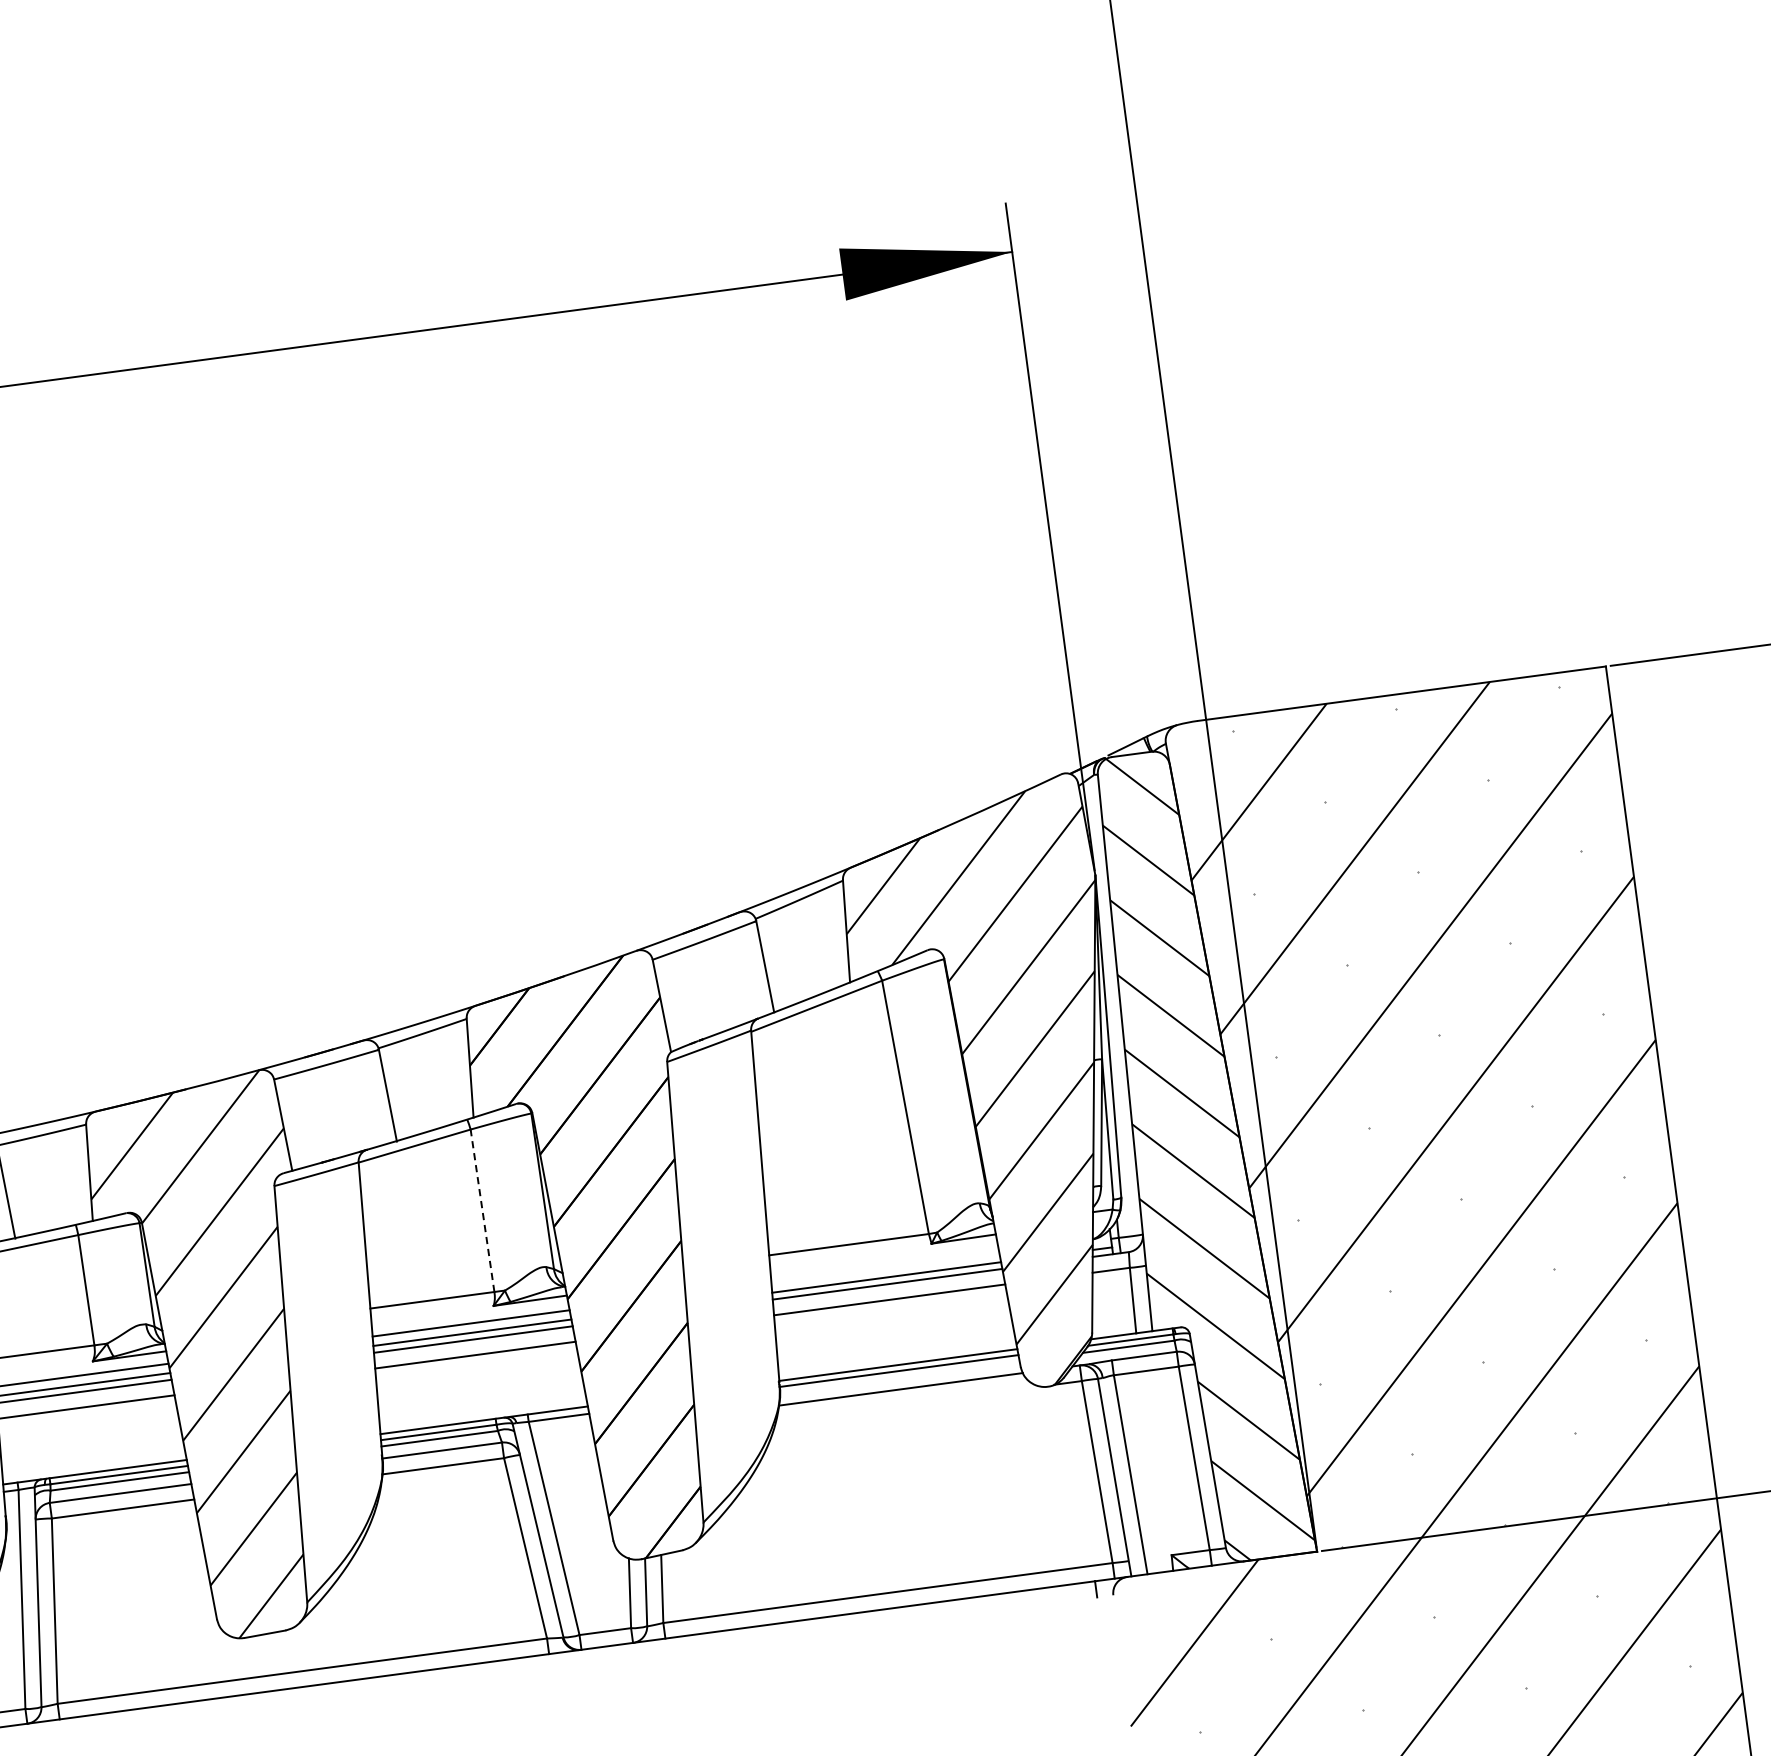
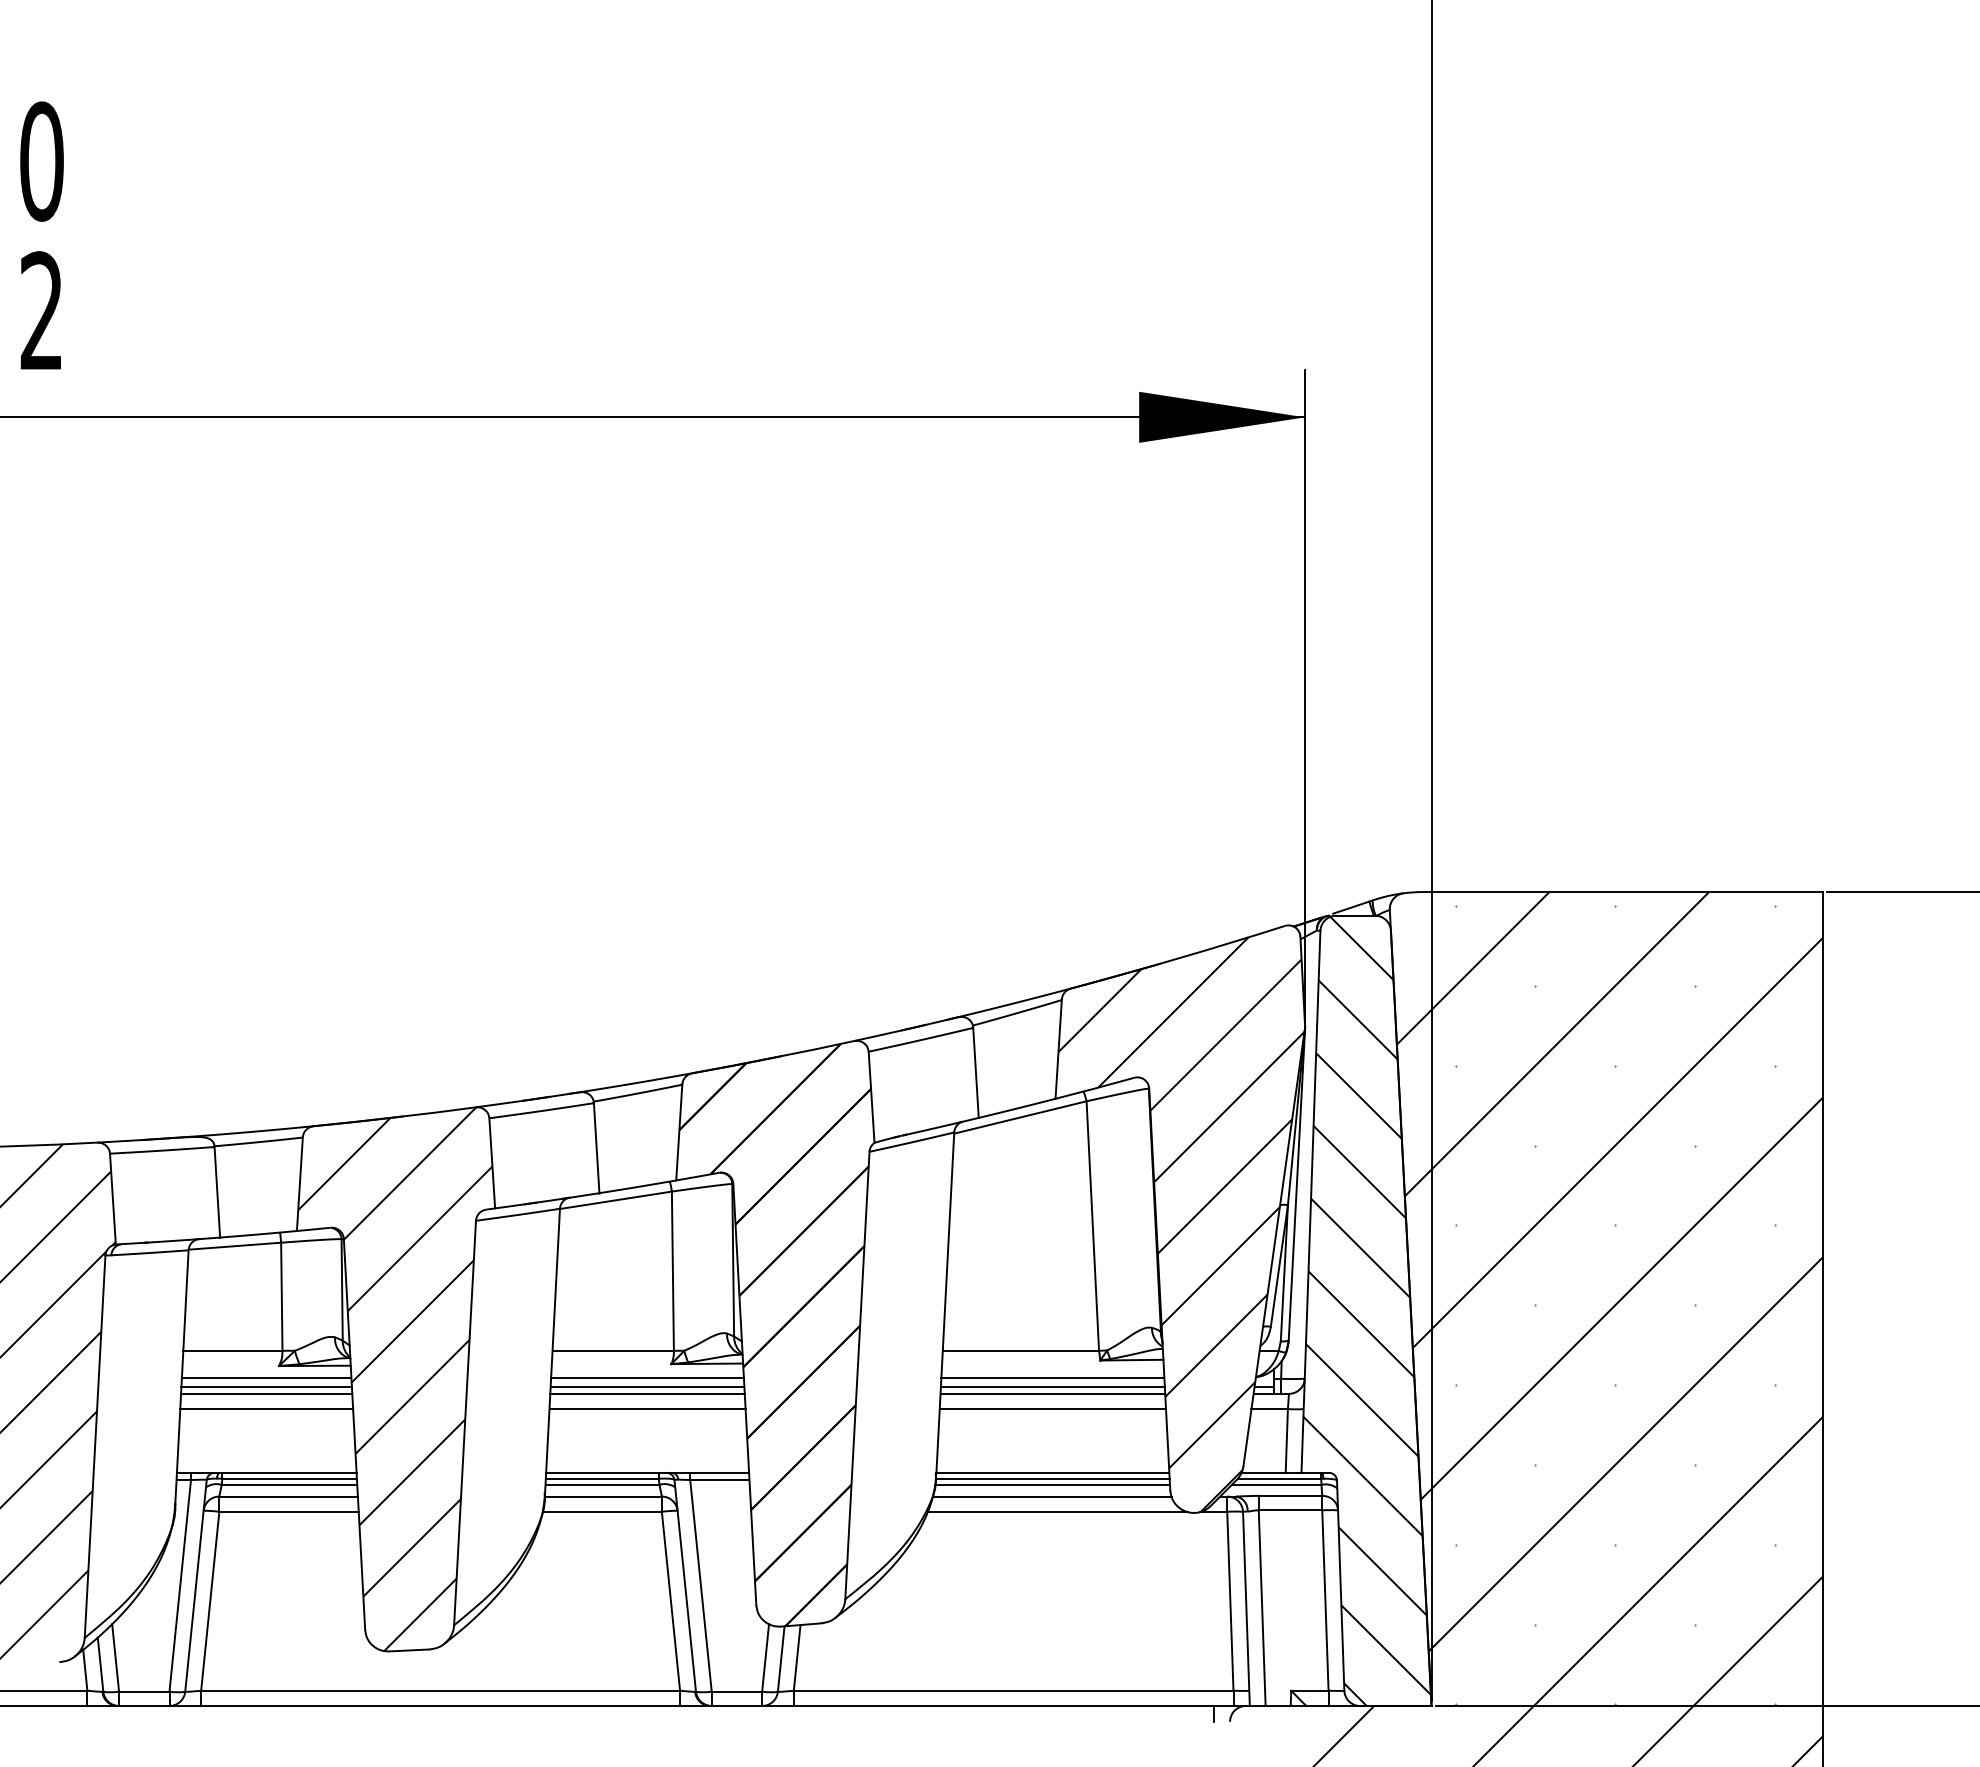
line: (482, 1211) -> (672, 1271), dashed -> solid
line: (885, 1268) -> (1052, 1378), added
line: (899, 1376) -> (1052, 1484), added
line: (908, 1403) -> (1057, 1511), added

